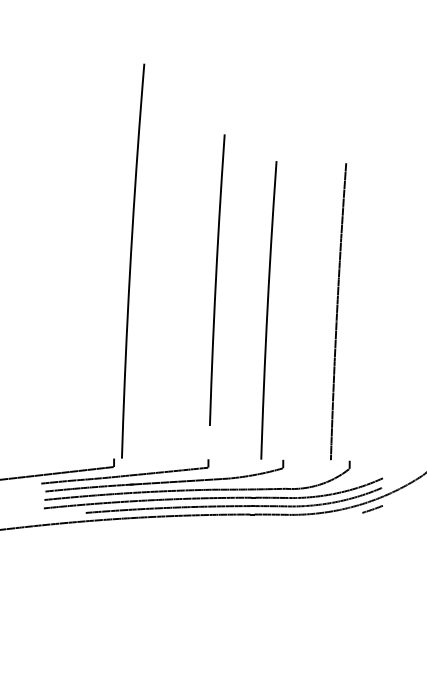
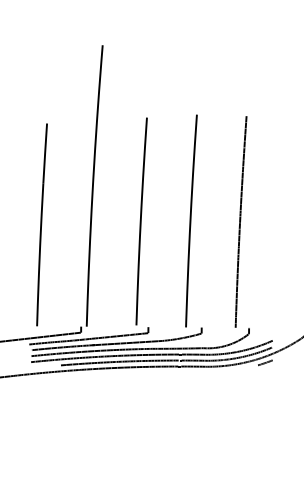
line: (217, 280) -> (141, 221), moved
part: (58, 315) -> (41, 224), added

